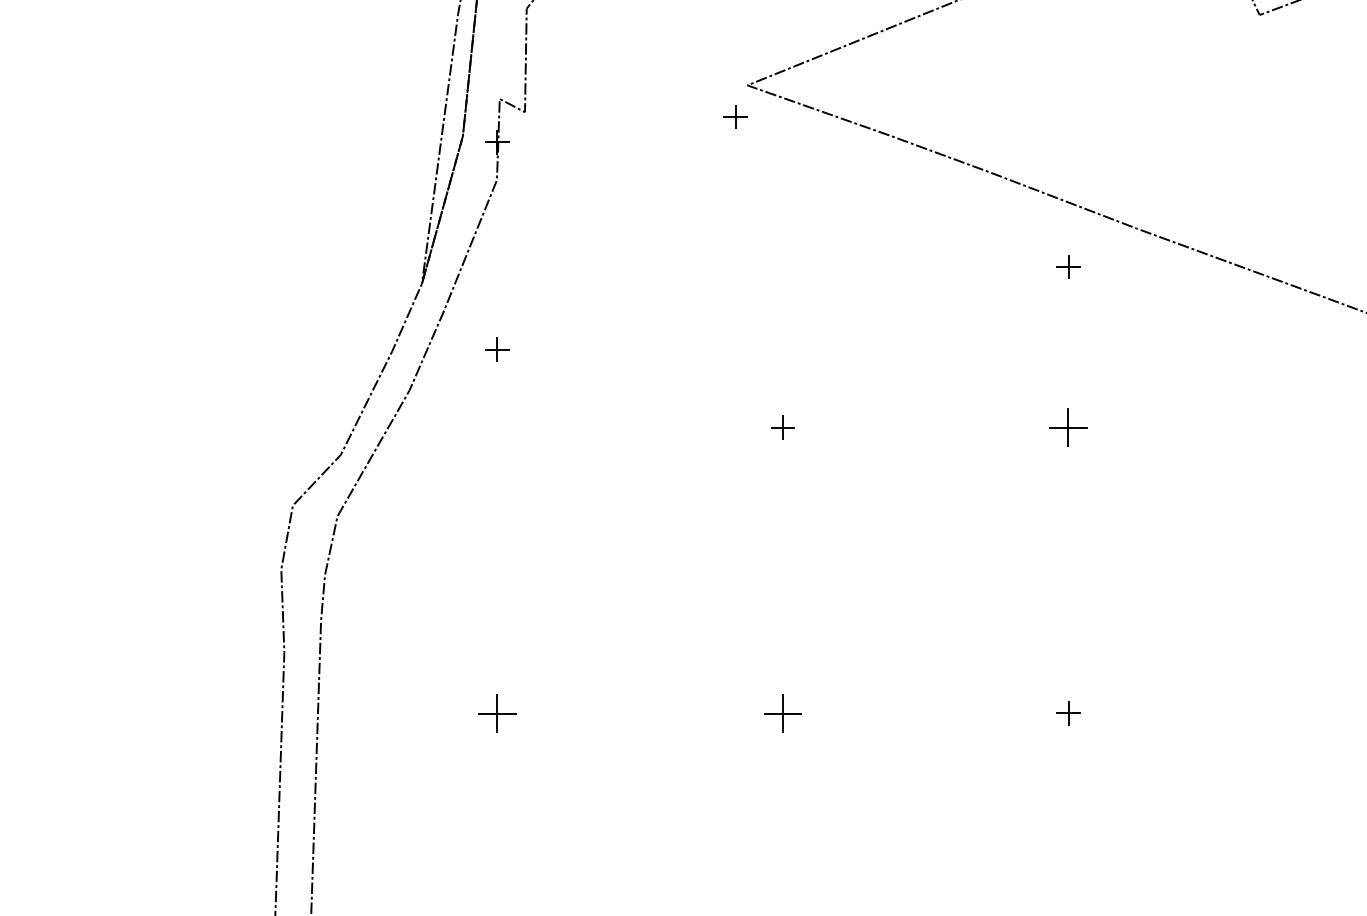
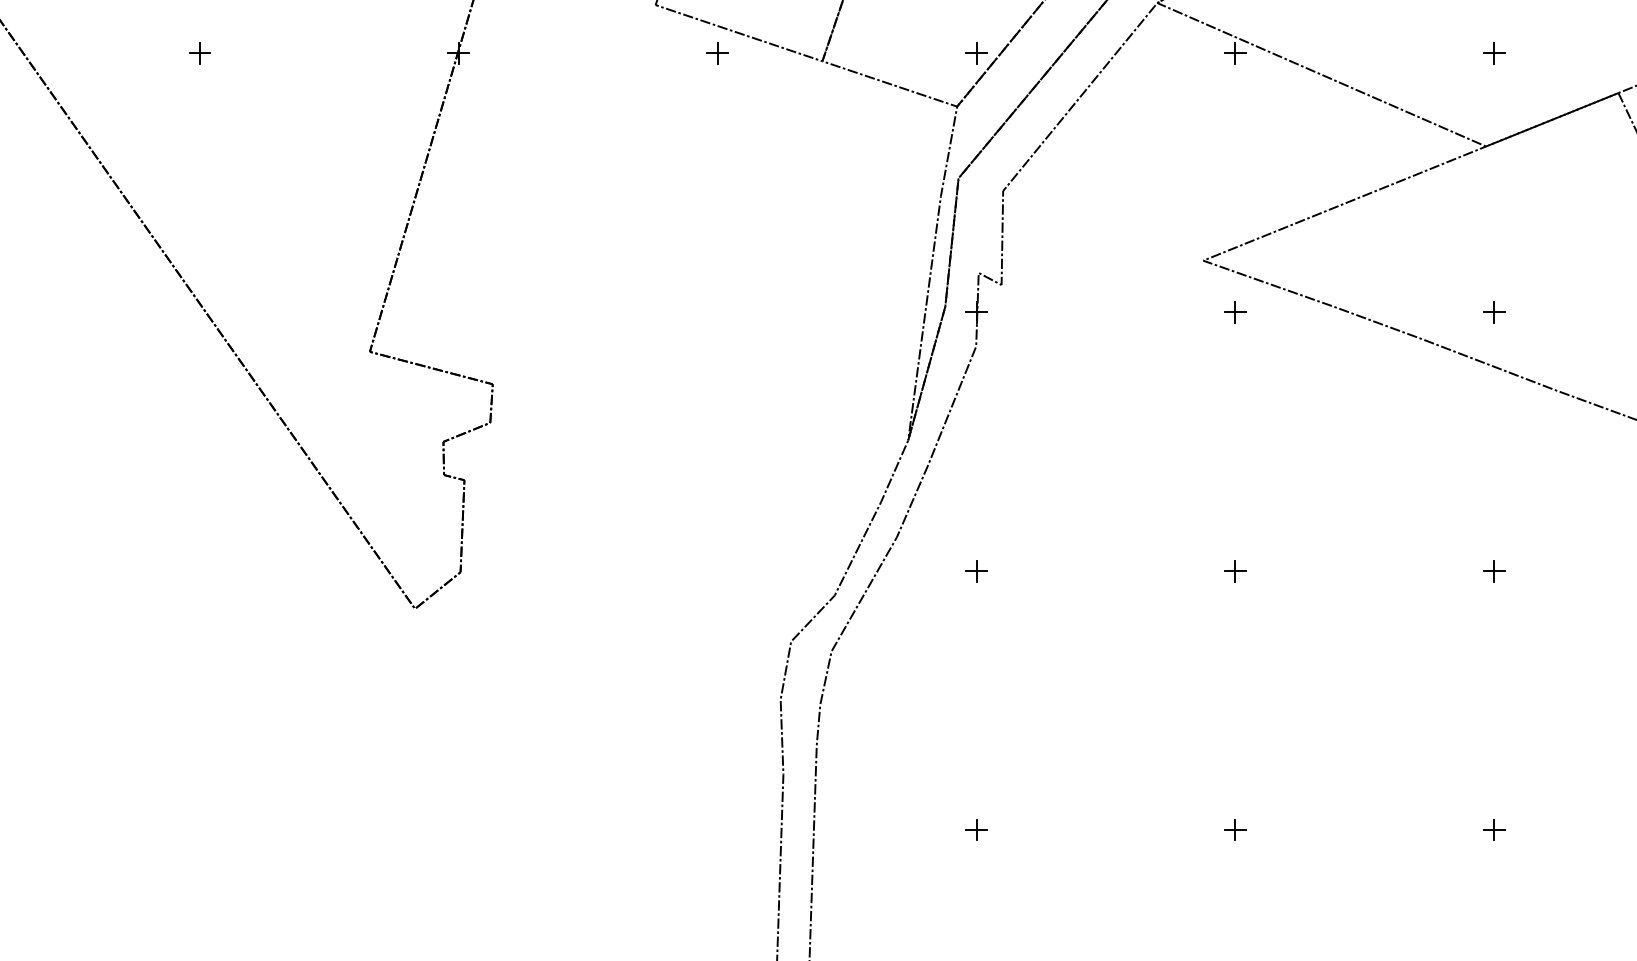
part: (735, 117) -> (1235, 312), moved
part: (1068, 267) -> (1494, 312), moved
part: (497, 349) -> (976, 571), moved
part: (1068, 428) -> (1494, 571), size x0.62
part: (497, 712) -> (976, 829), size x0.62
part: (782, 712) -> (1235, 829), size x0.62

